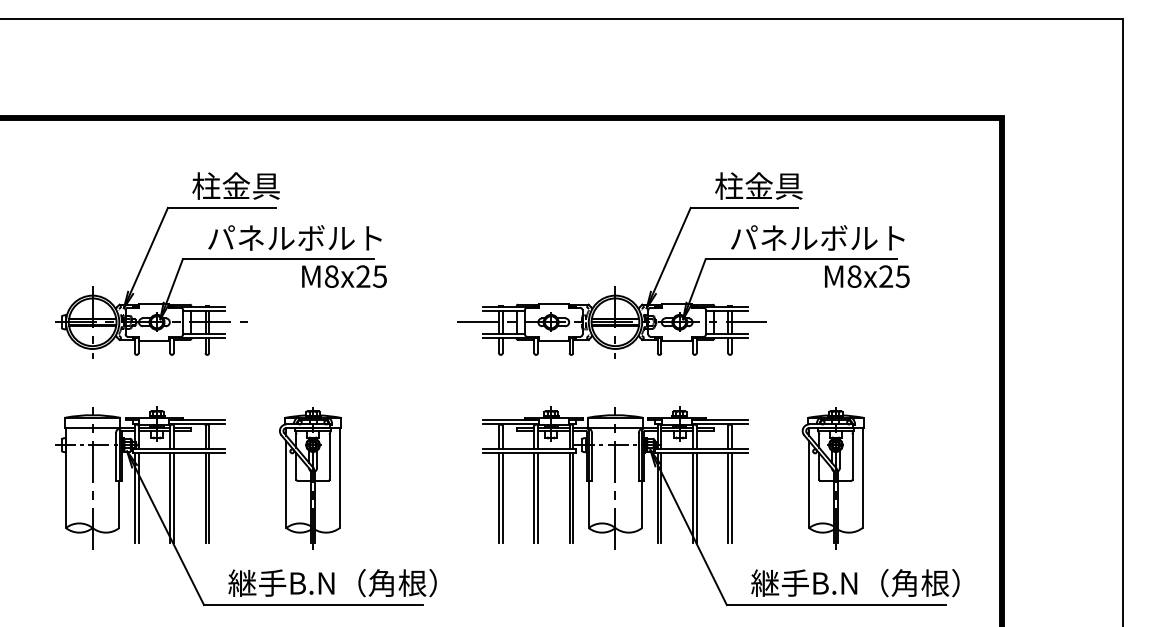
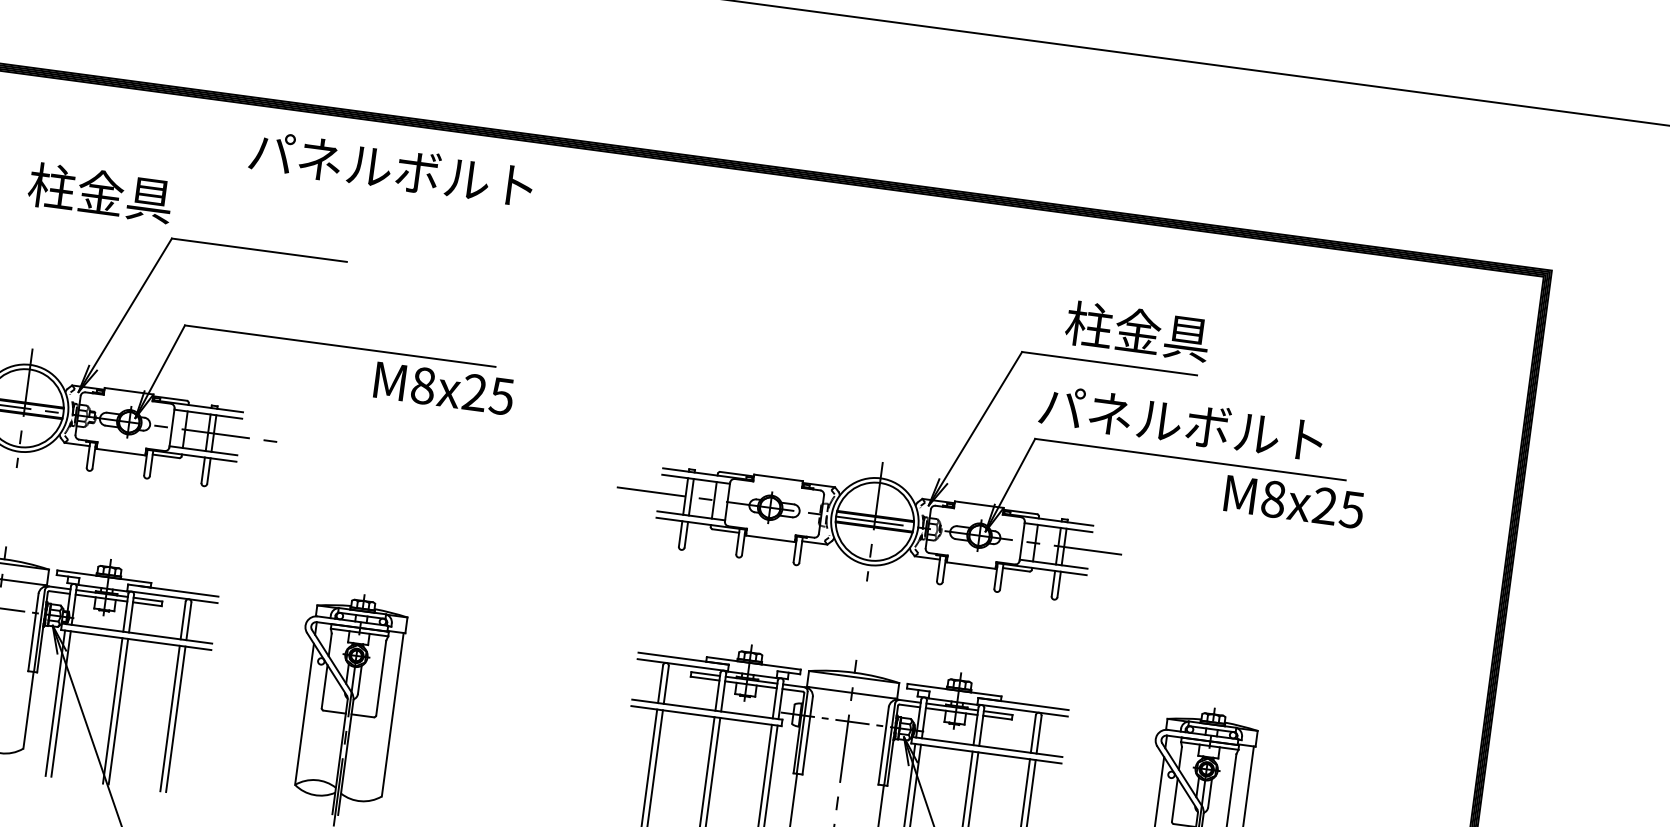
text: (235, 185) -> (99, 191), moved
text: (294, 237) -> (390, 167), moved
text: (817, 237) -> (1181, 422), moved

